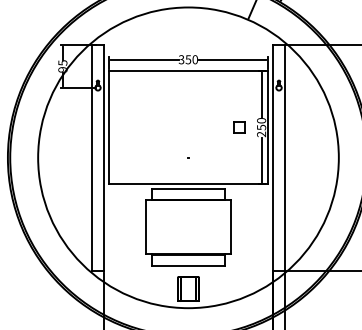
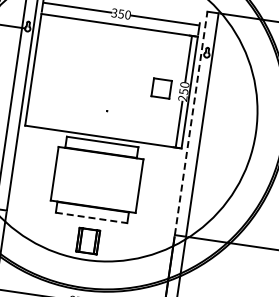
part: (239, 127) -> (162, 88), size x1.6
line: (273, 157) -> (191, 123), solid -> dashed
line: (189, 265) -> (92, 217), solid -> dashed

